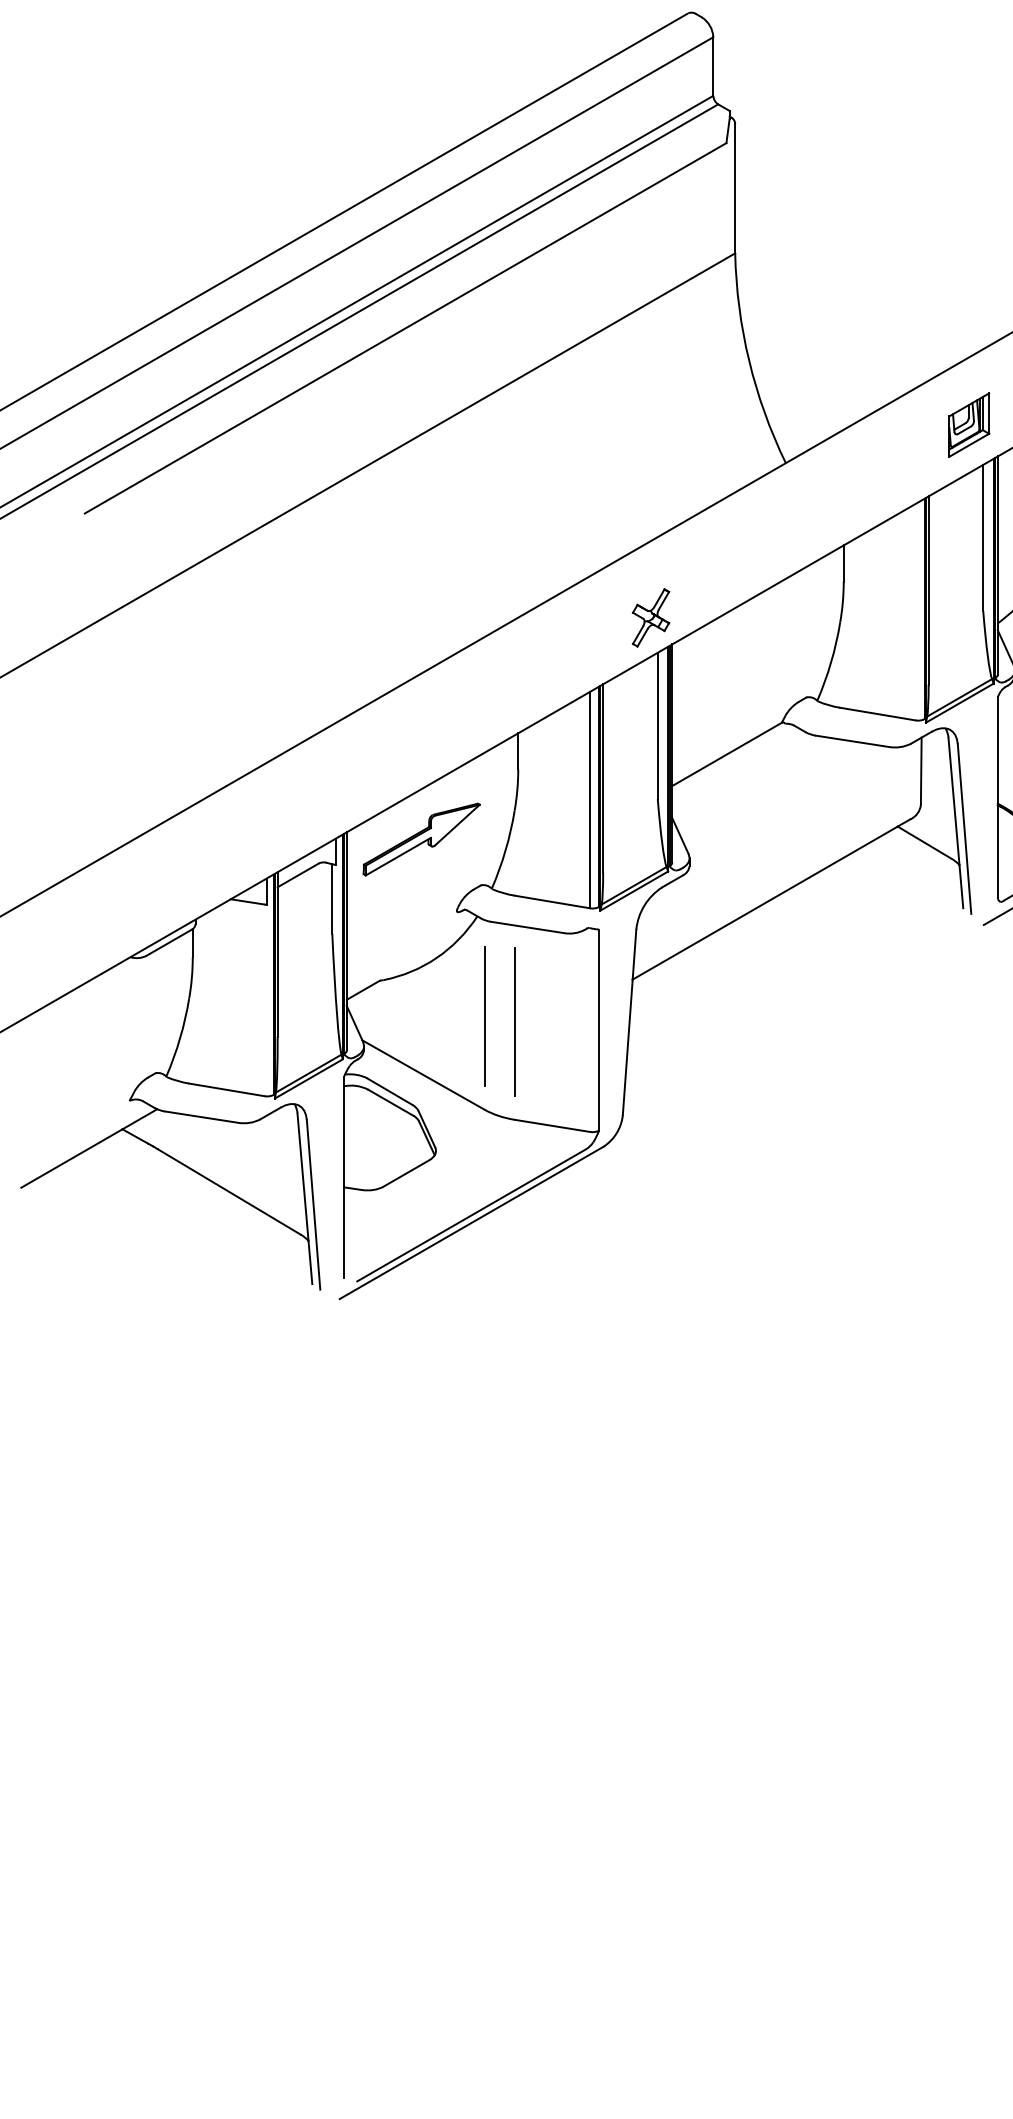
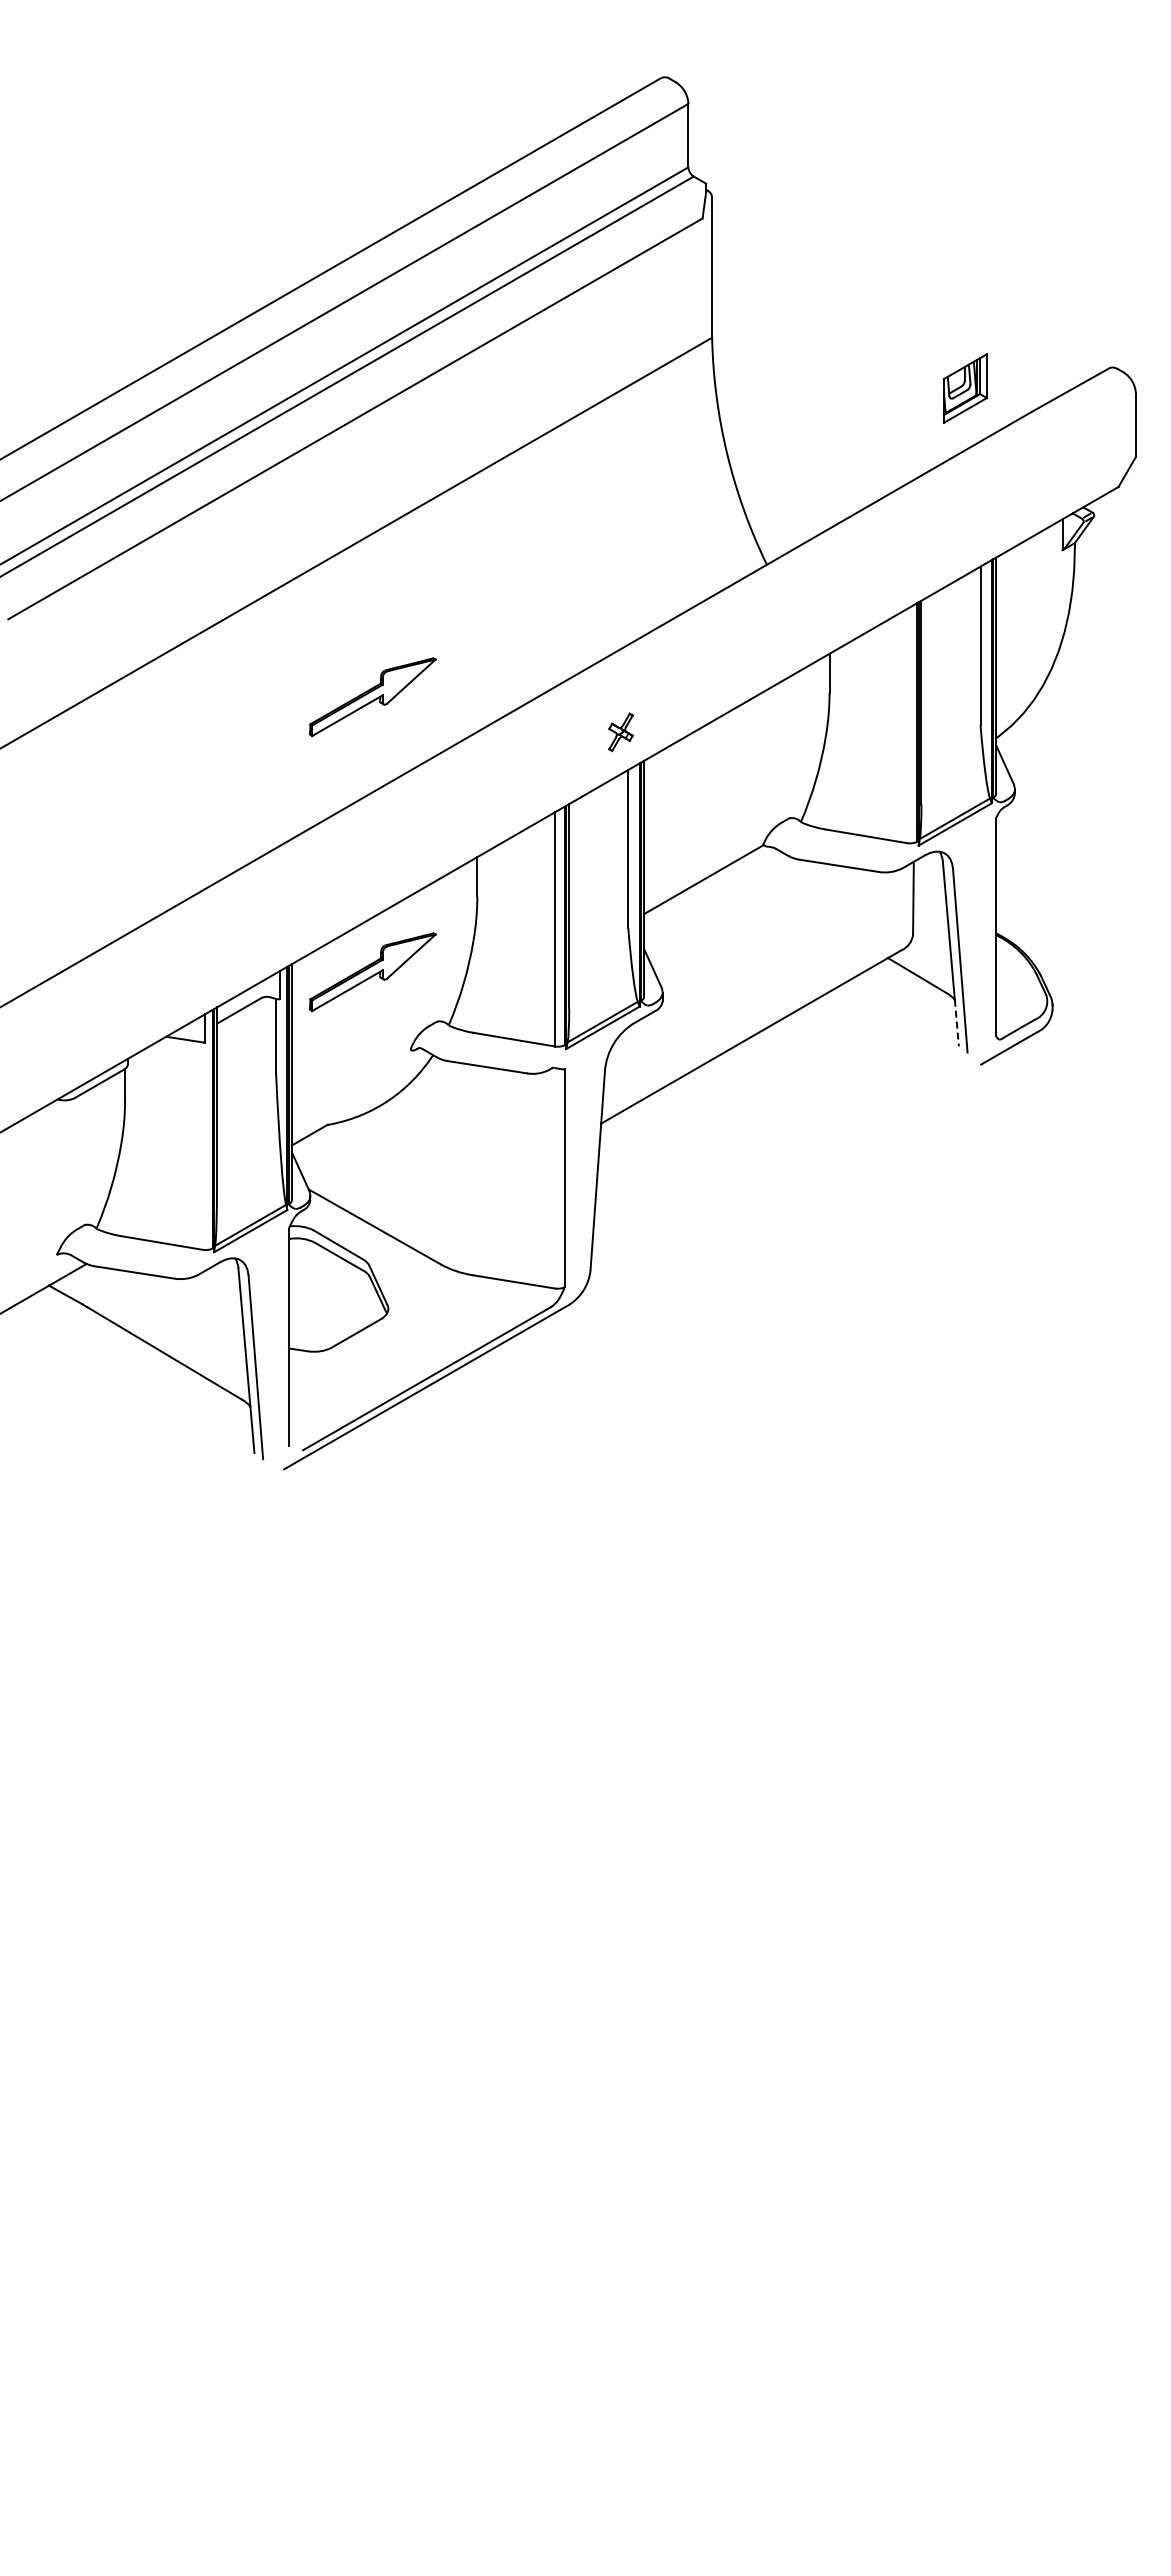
part: (968, 425) -> (964, 388), moved
part: (421, 585) -> (372, 697), added
part: (650, 618) -> (620, 732), size x0.6
line: (961, 887) -> (956, 1023), solid -> dashed
line: (484, 1016) -> (440, 1163), removed
line: (514, 1021) -> (473, 1169), removed

